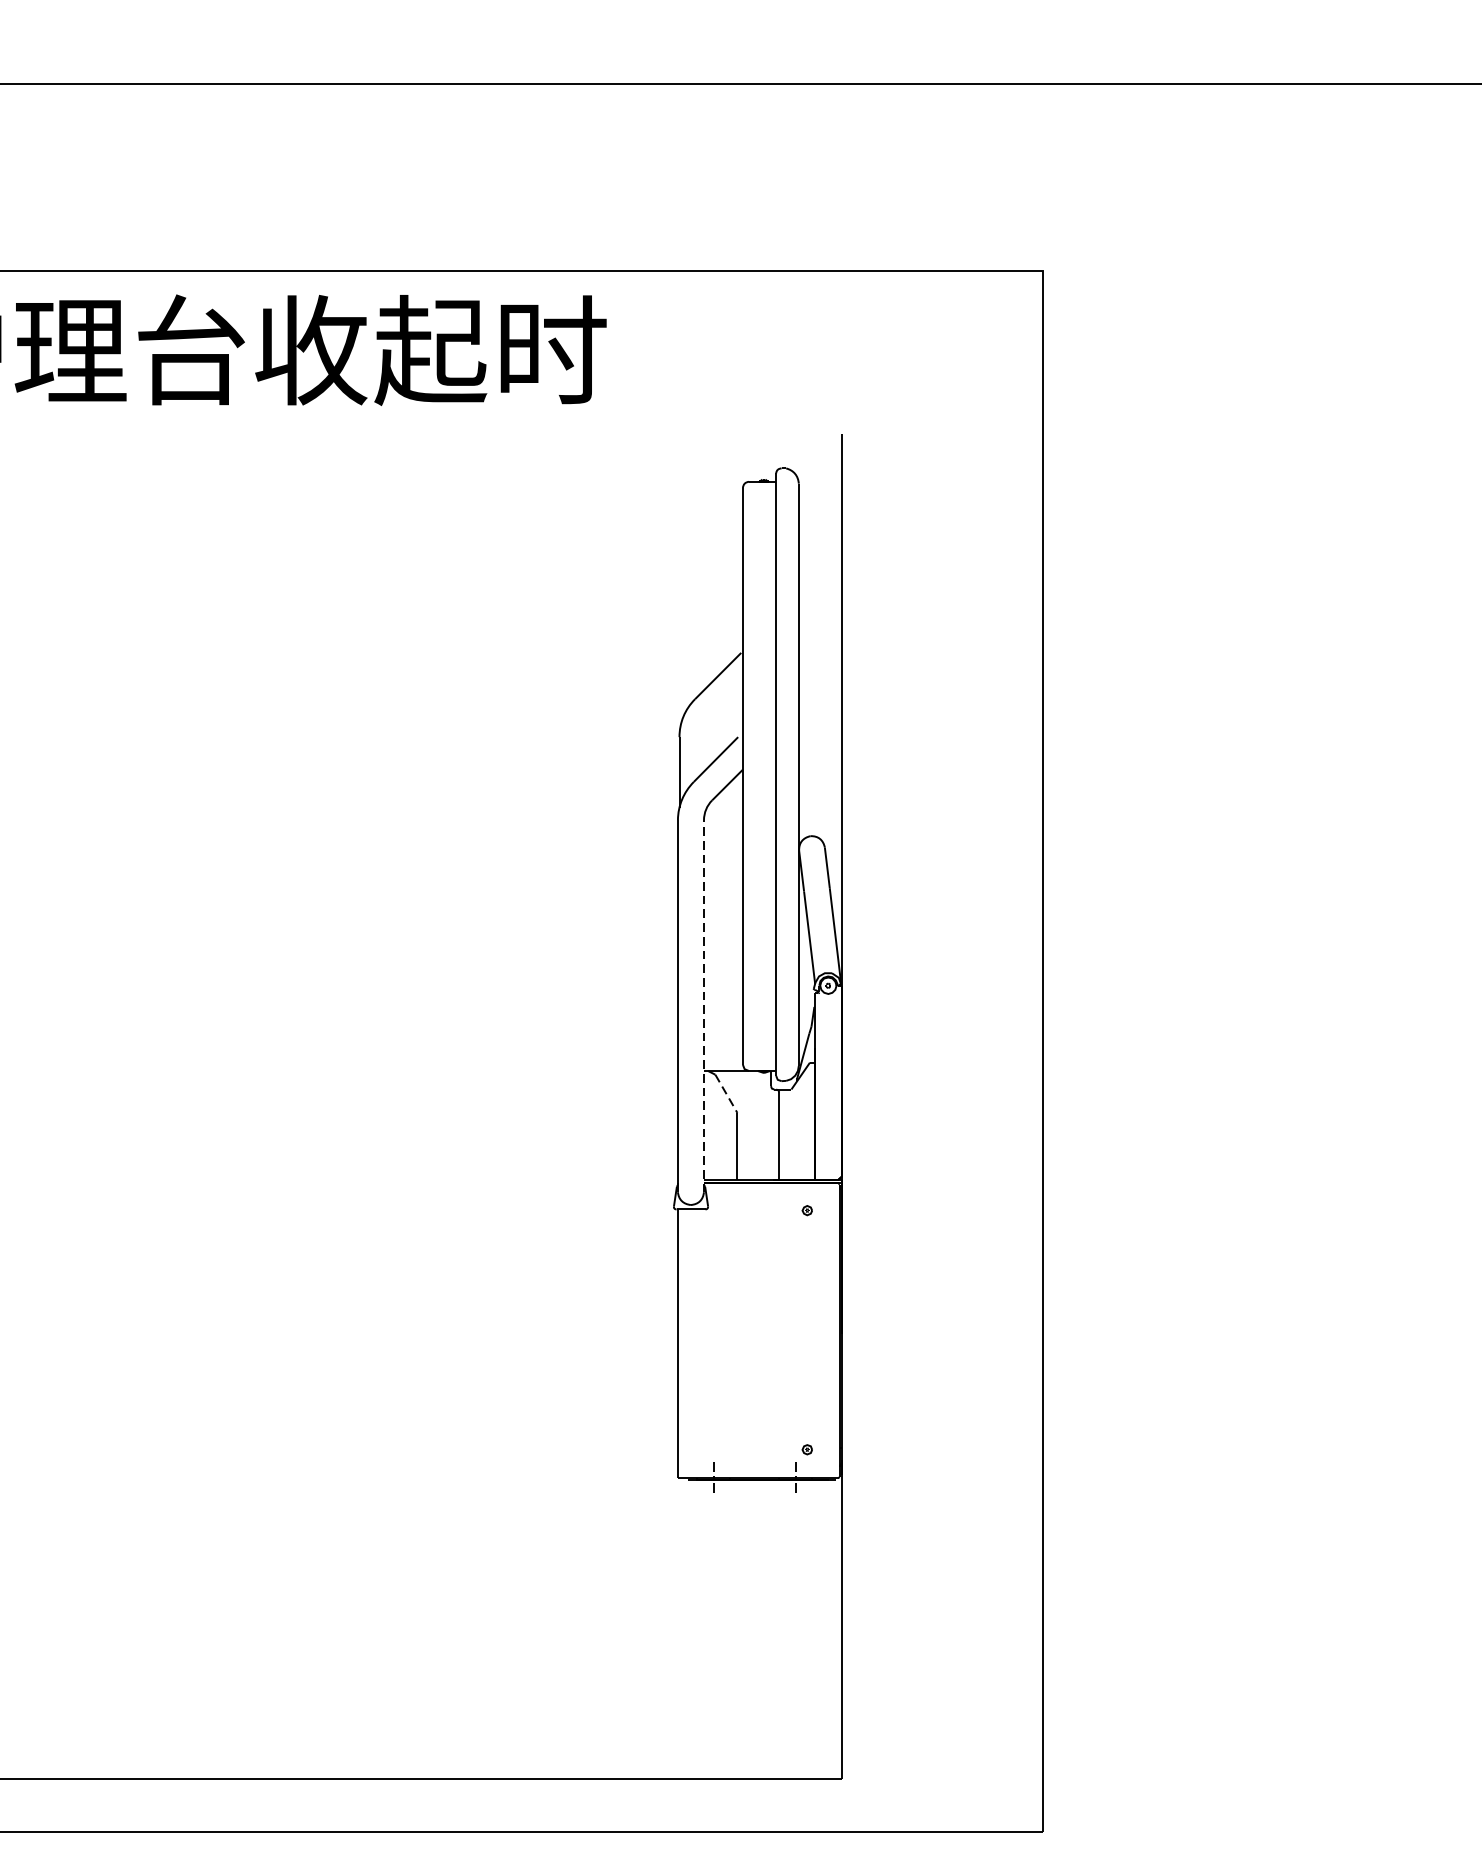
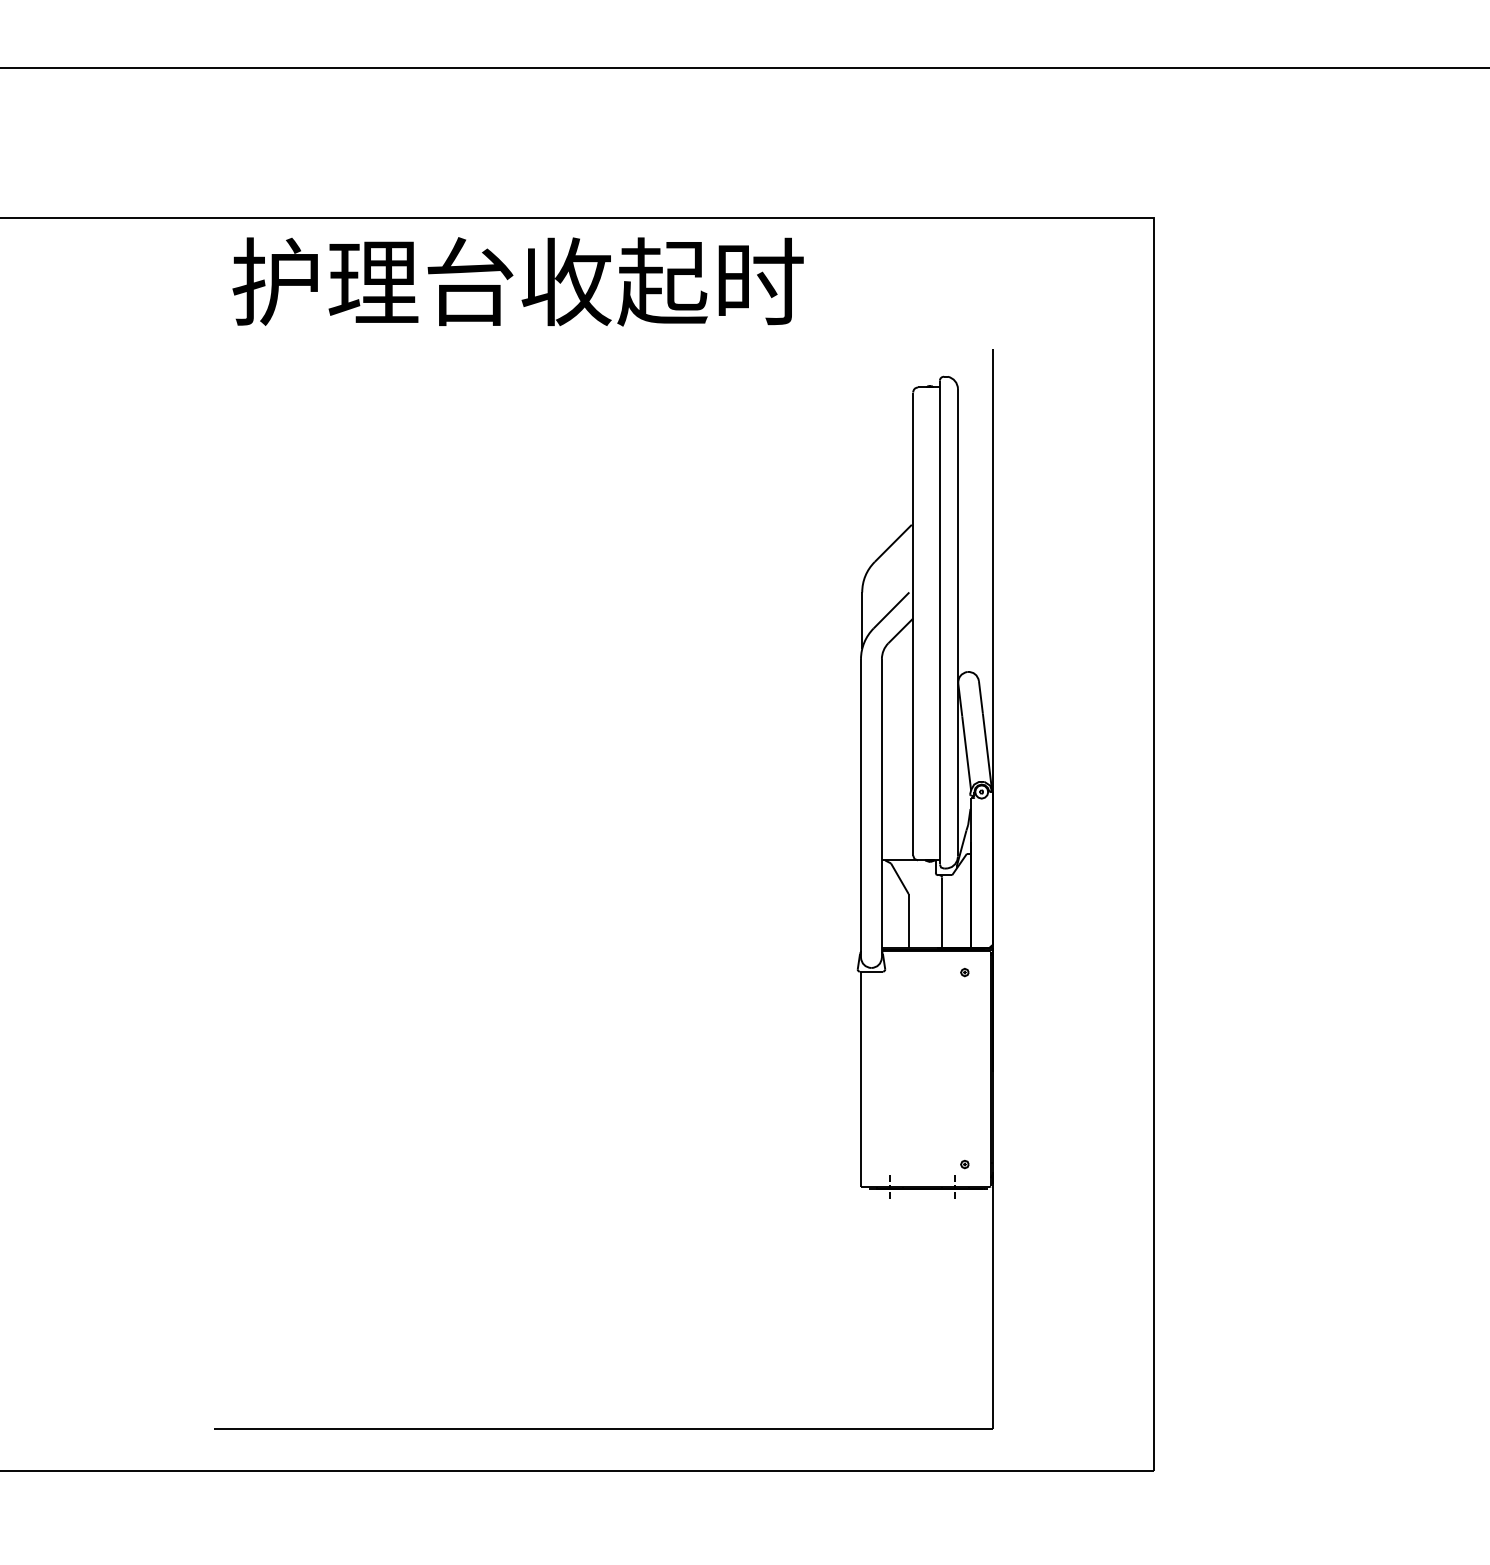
line: (703, 1005) -> (881, 807), dashed -> solid
line: (725, 1093) -> (899, 878), dashed -> solid

